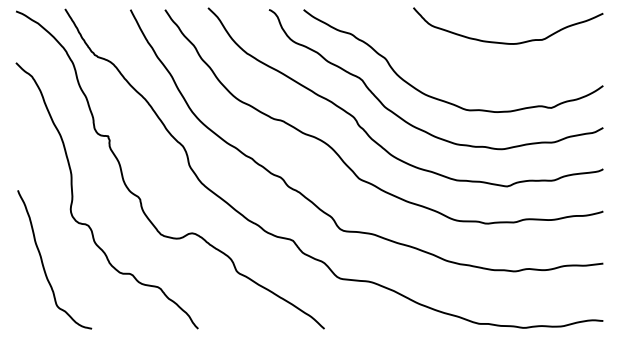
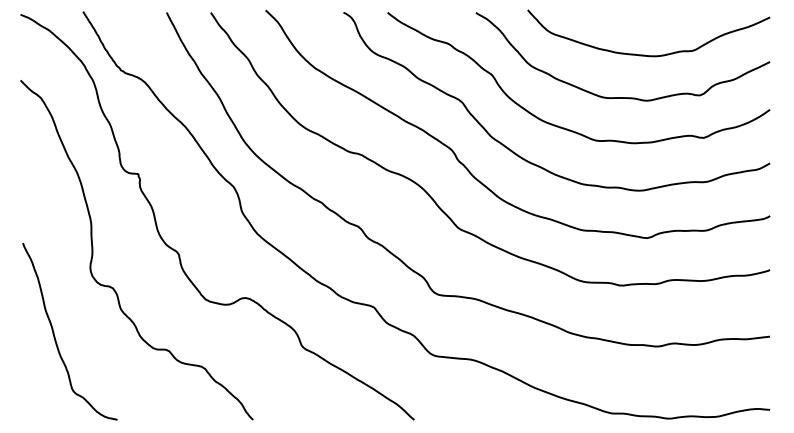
curve: (487, 75) -> (622, 96), added

